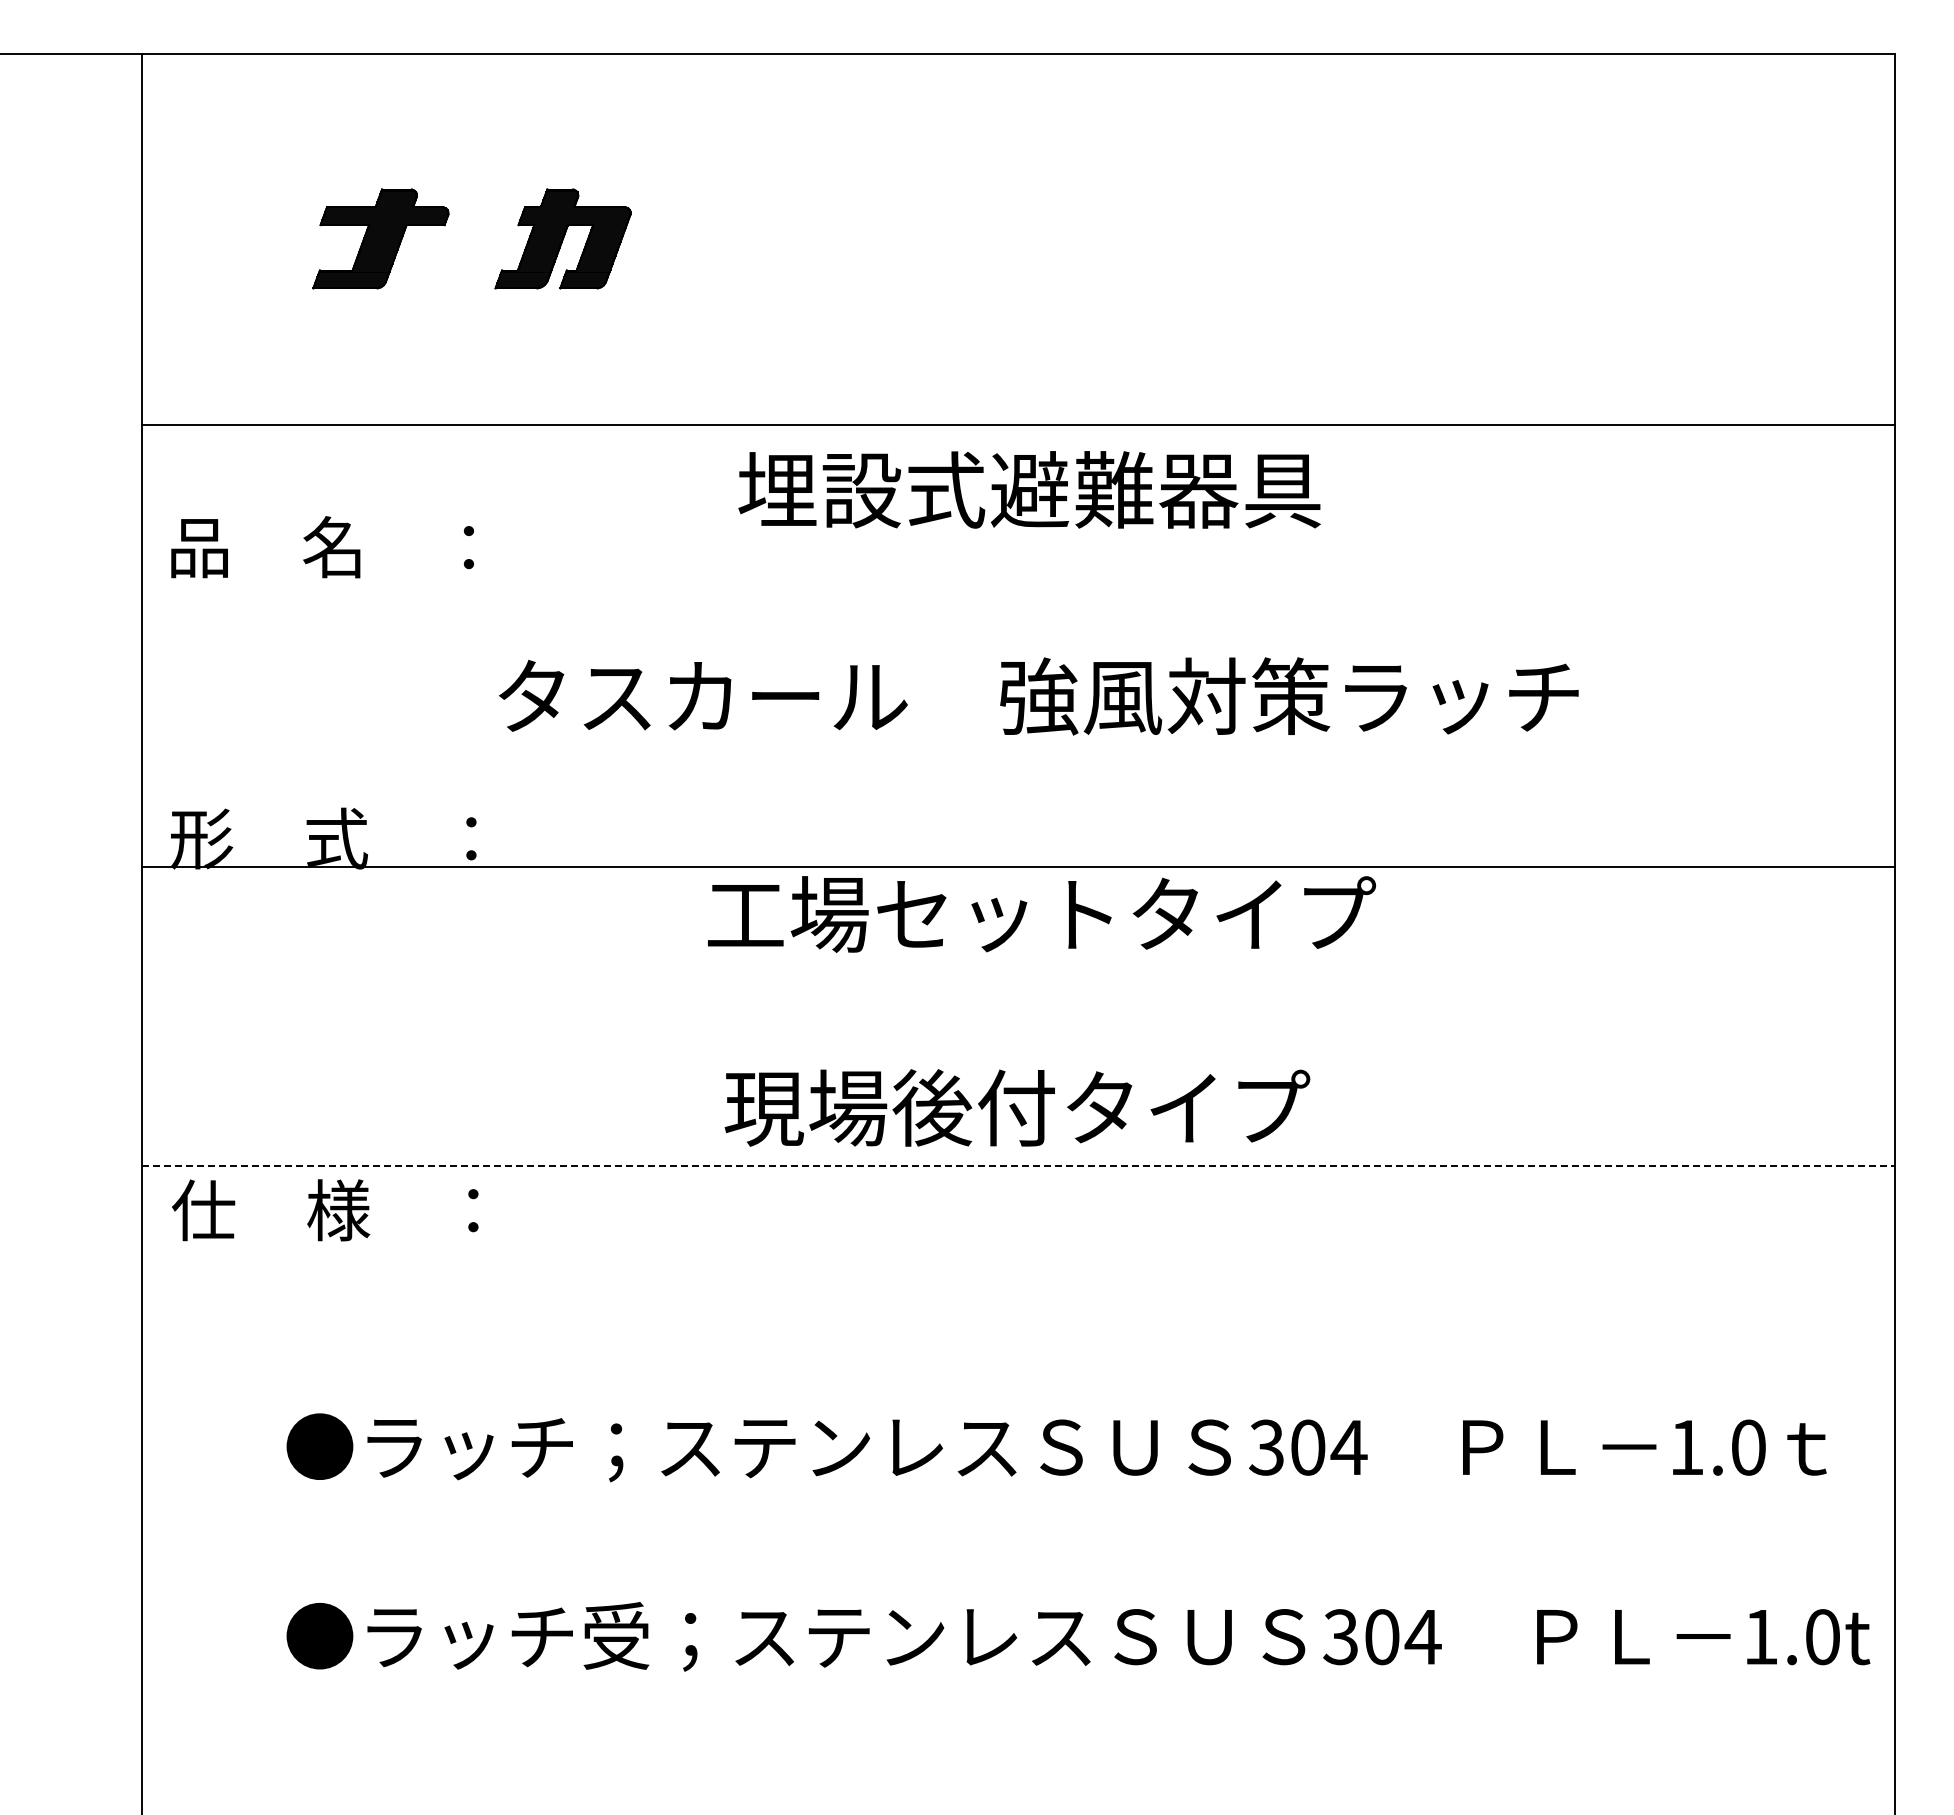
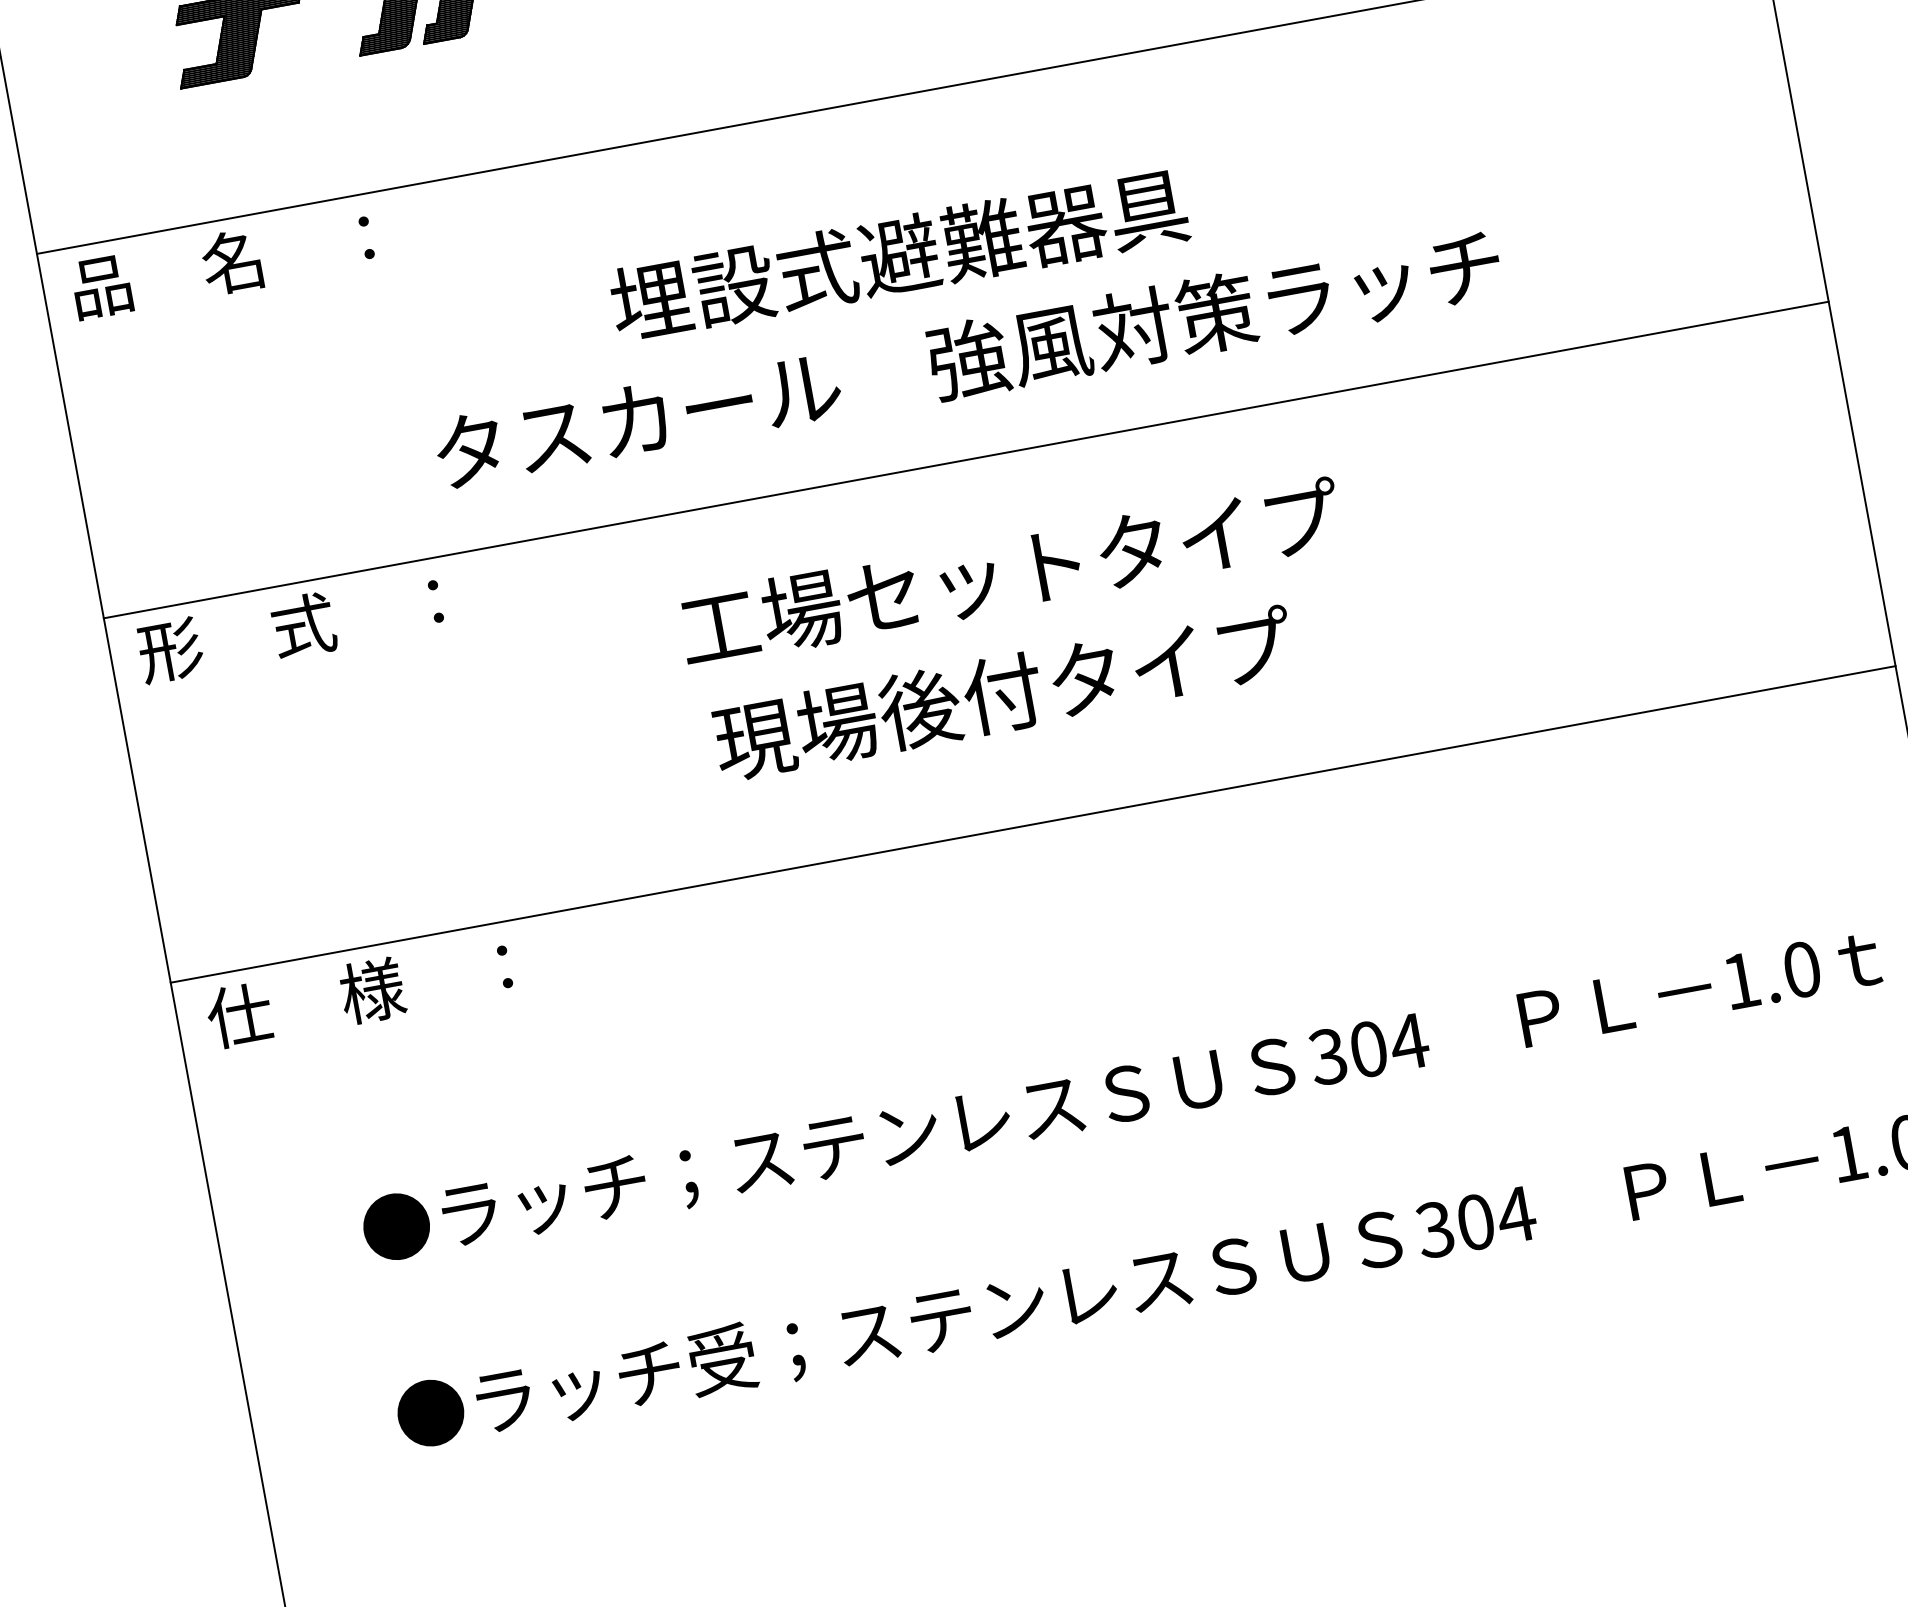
text: (1029, 489) -> (899, 254), moved
text: (322, 547) -> (222, 264), moved
line: (1018, 867) -> (966, 460), moved
text: (1017, 1107) -> (1003, 693), moved
line: (1018, 1165) -> (1033, 824), dashed -> solid

